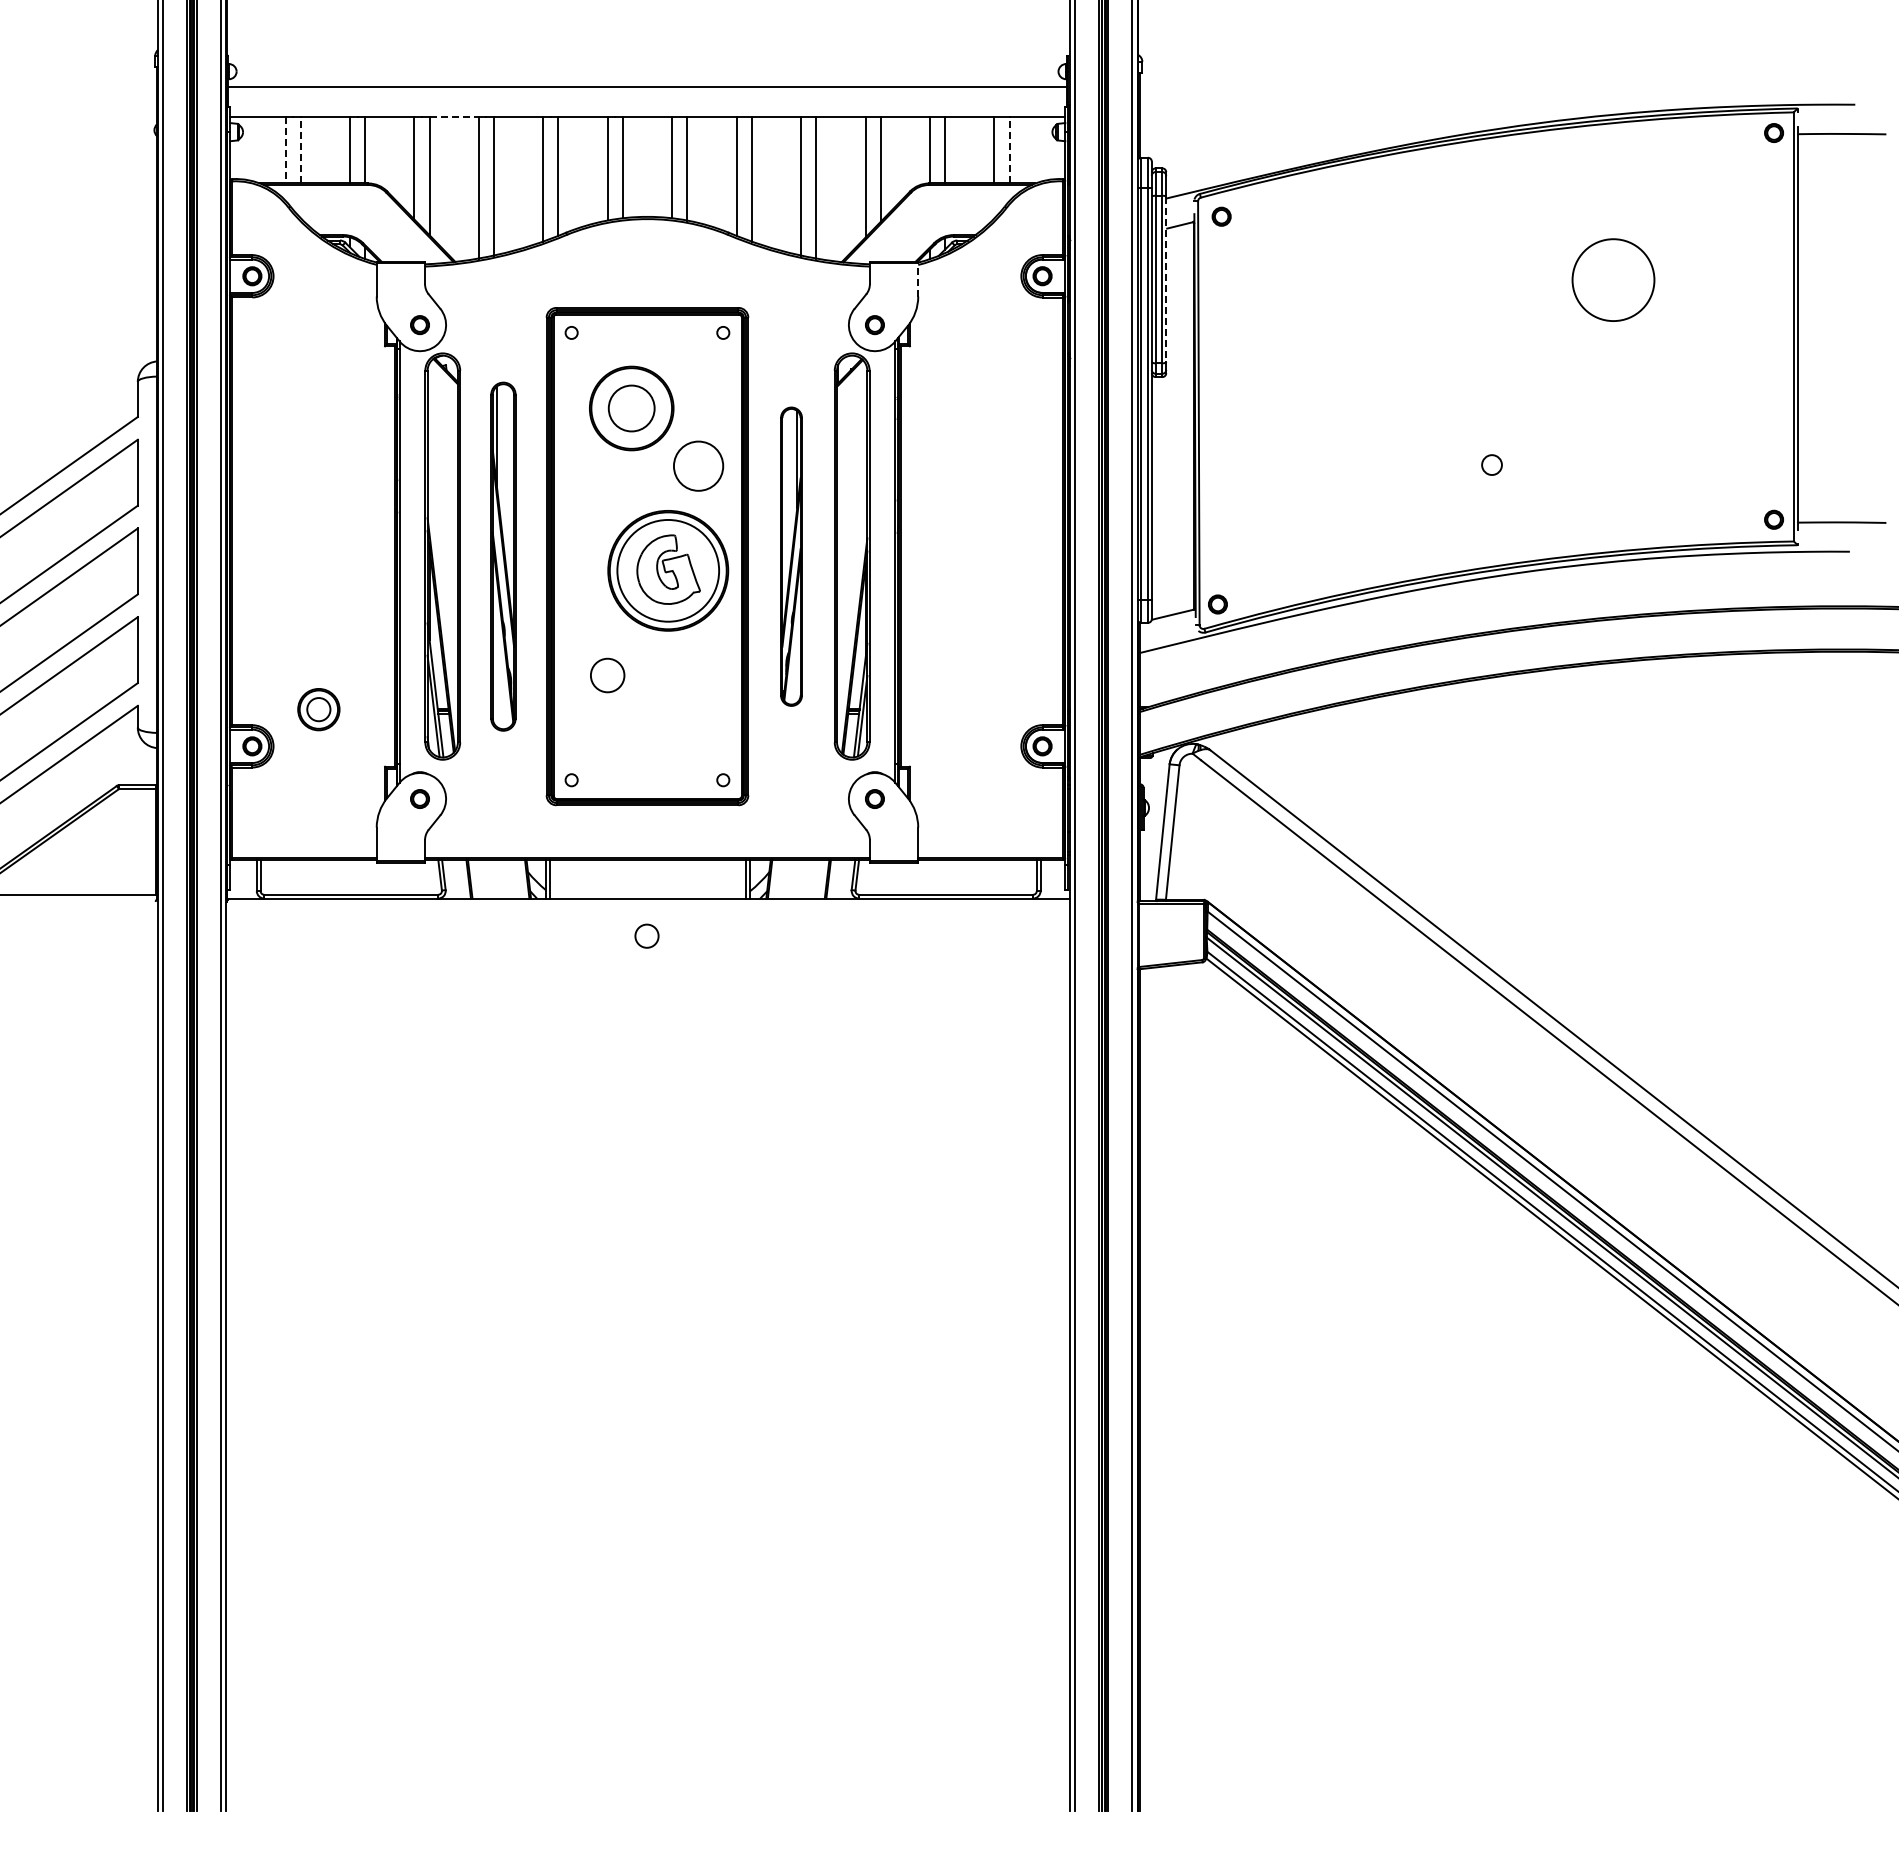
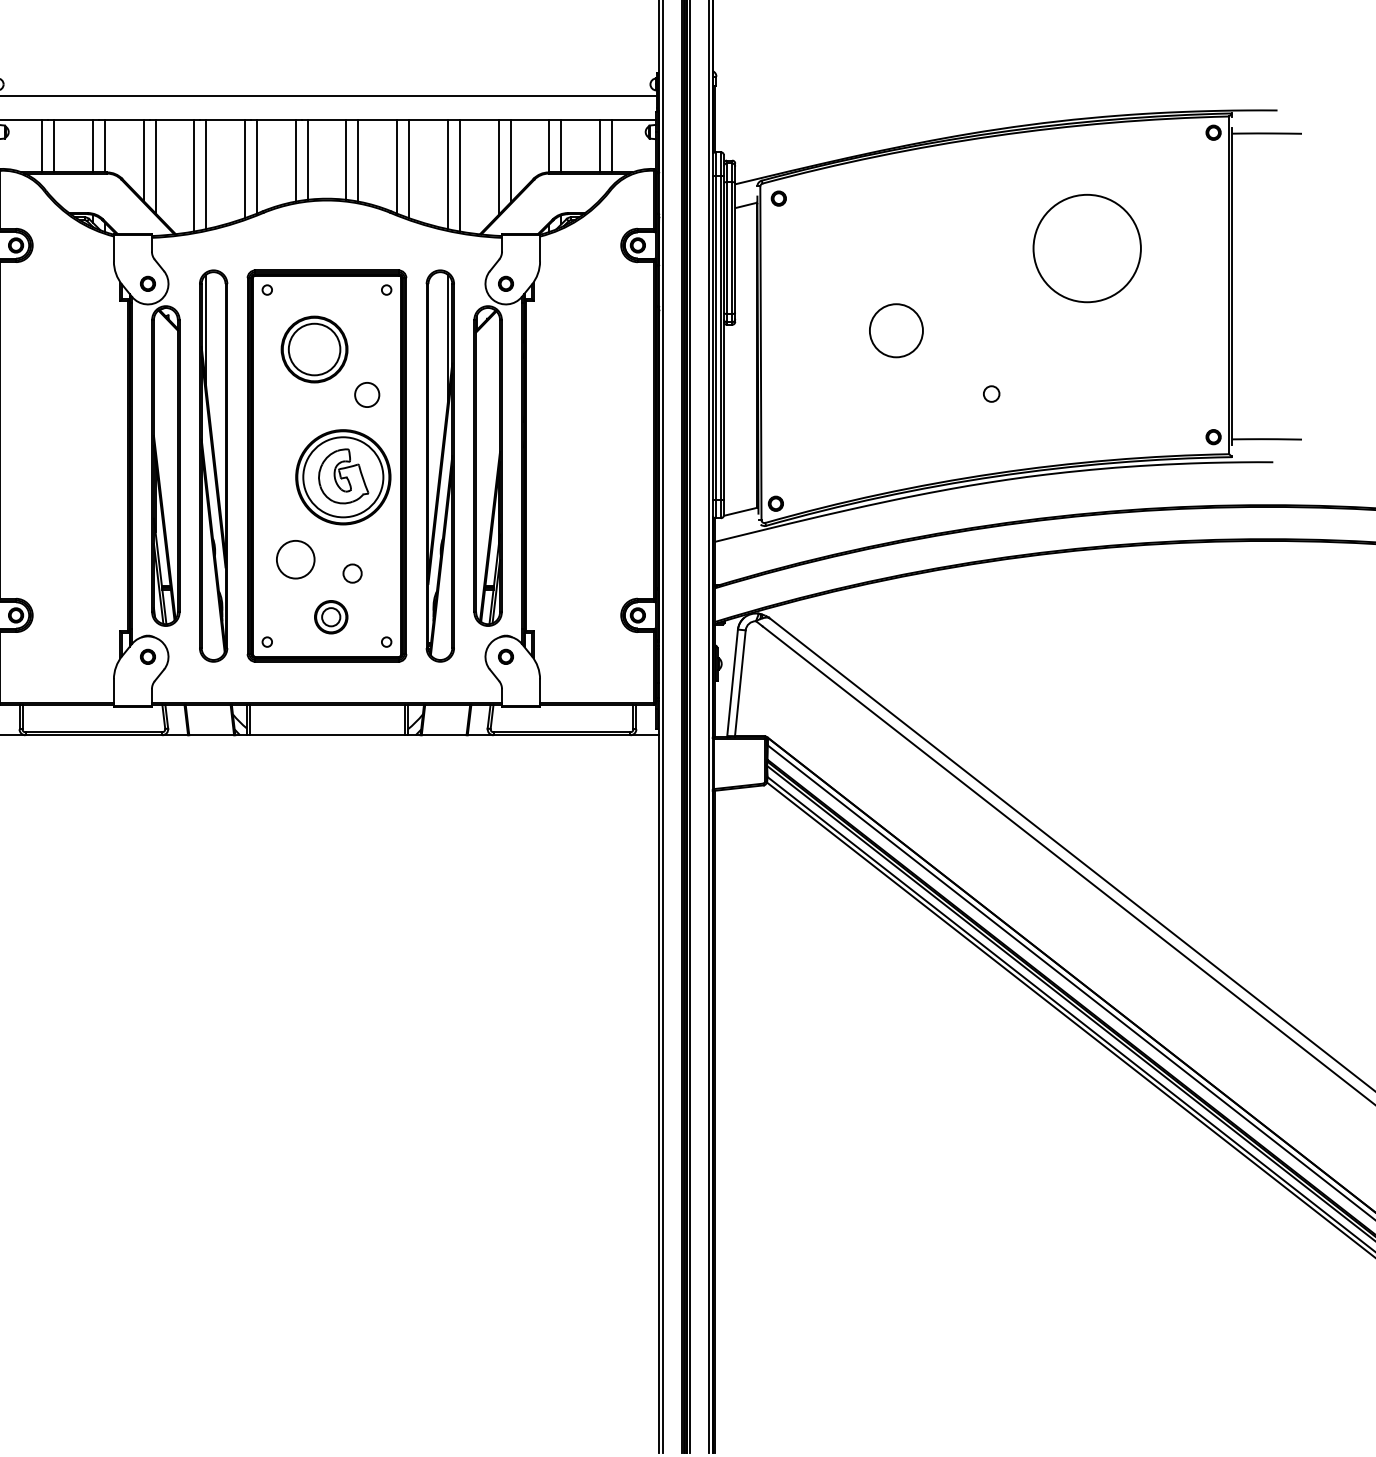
line: (454, 117) -> (175, 120), dashed -> solid
line: (300, 149) -> (53, 145), dashed -> solid
line: (1009, 149) -> (611, 145), dashed -> solid
line: (285, 150) -> (42, 146), dashed -> solid
line: (918, 279) -> (540, 248), dashed -> solid
line: (1166, 279) -> (735, 248), dashed -> solid
circle: (1613, 279) -> (1087, 248), size x1.67
circle: (1370, 384) -> (896, 330), added
circle: (631, 408) -> (314, 349), size x1.43
circle: (698, 465) -> (367, 394), size x0.62
part: (503, 556) -> (213, 466), size x1.43
part: (791, 556) -> (440, 466), size x1.67
circle: (607, 675) -> (295, 559), size x1.43
part: (318, 709) -> (330, 617), moved
circle: (646, 935) -> (352, 573), moved

